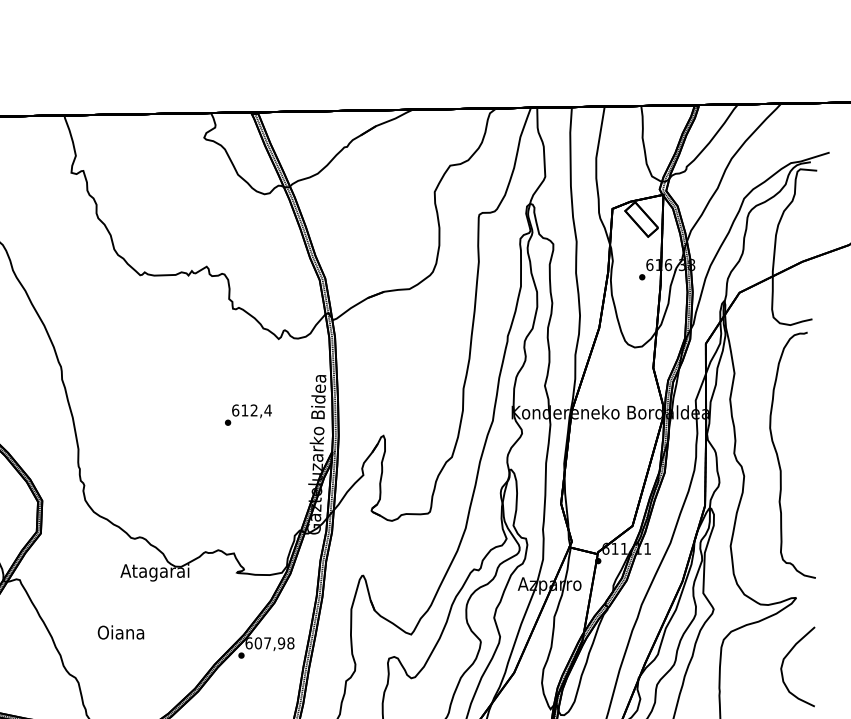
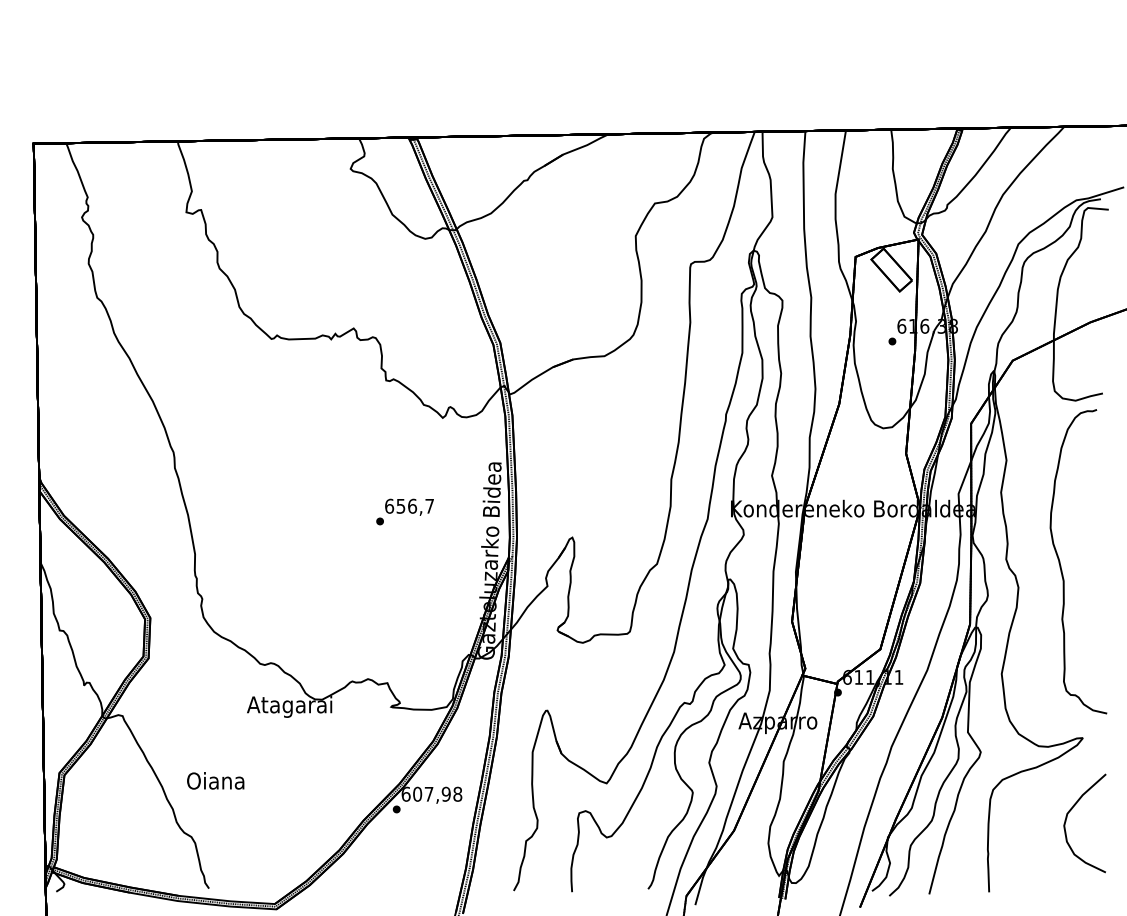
text: (256, 409) -> (415, 505), 612,4 -> 656,7
text: (120, 632) -> (215, 780), moved

